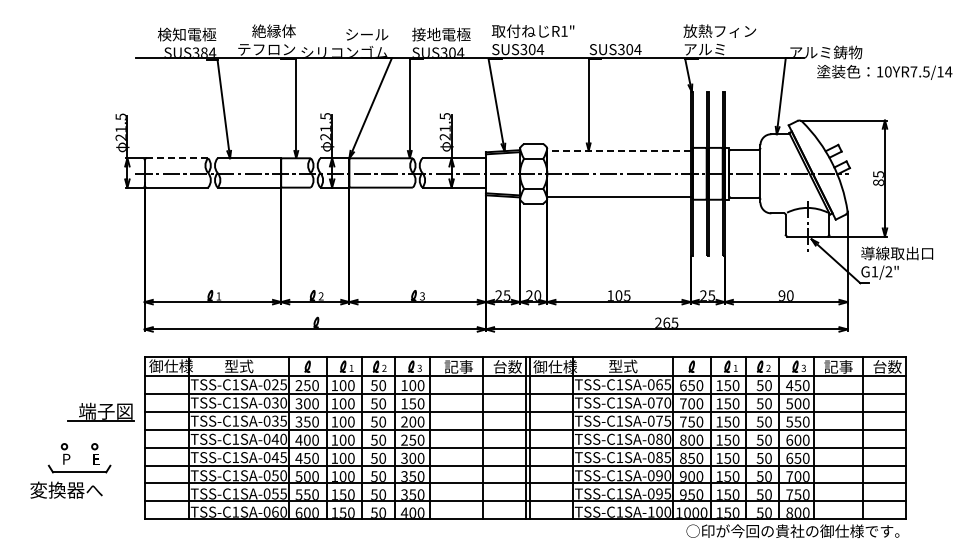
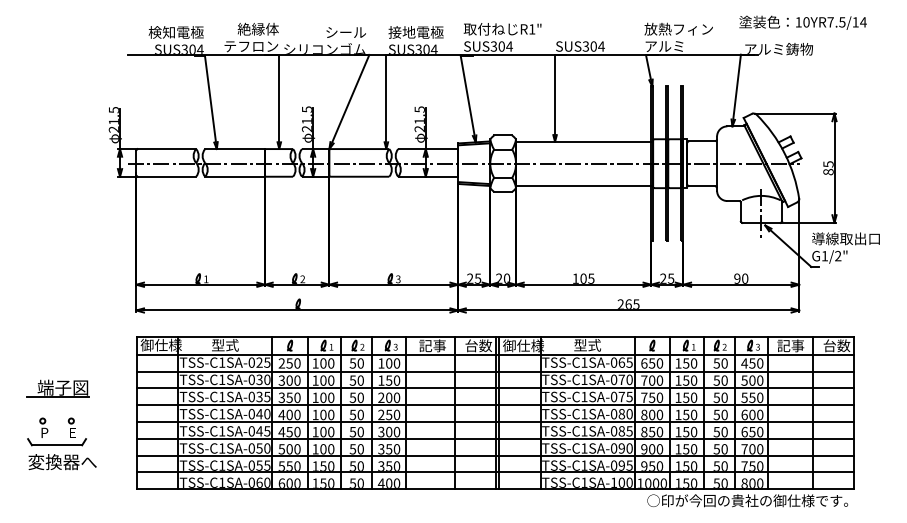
text: (204, 52) -> (192, 49), SUS384 -> SUS304
text: (884, 72) -> (802, 22), moved
line: (618, 150) -> (583, 141), dashed -> solid
line: (176, 158) -> (166, 149), dashed -> solid
part: (100, 411) -> (57, 387), moved
part: (70, 457) -> (48, 431), moved

